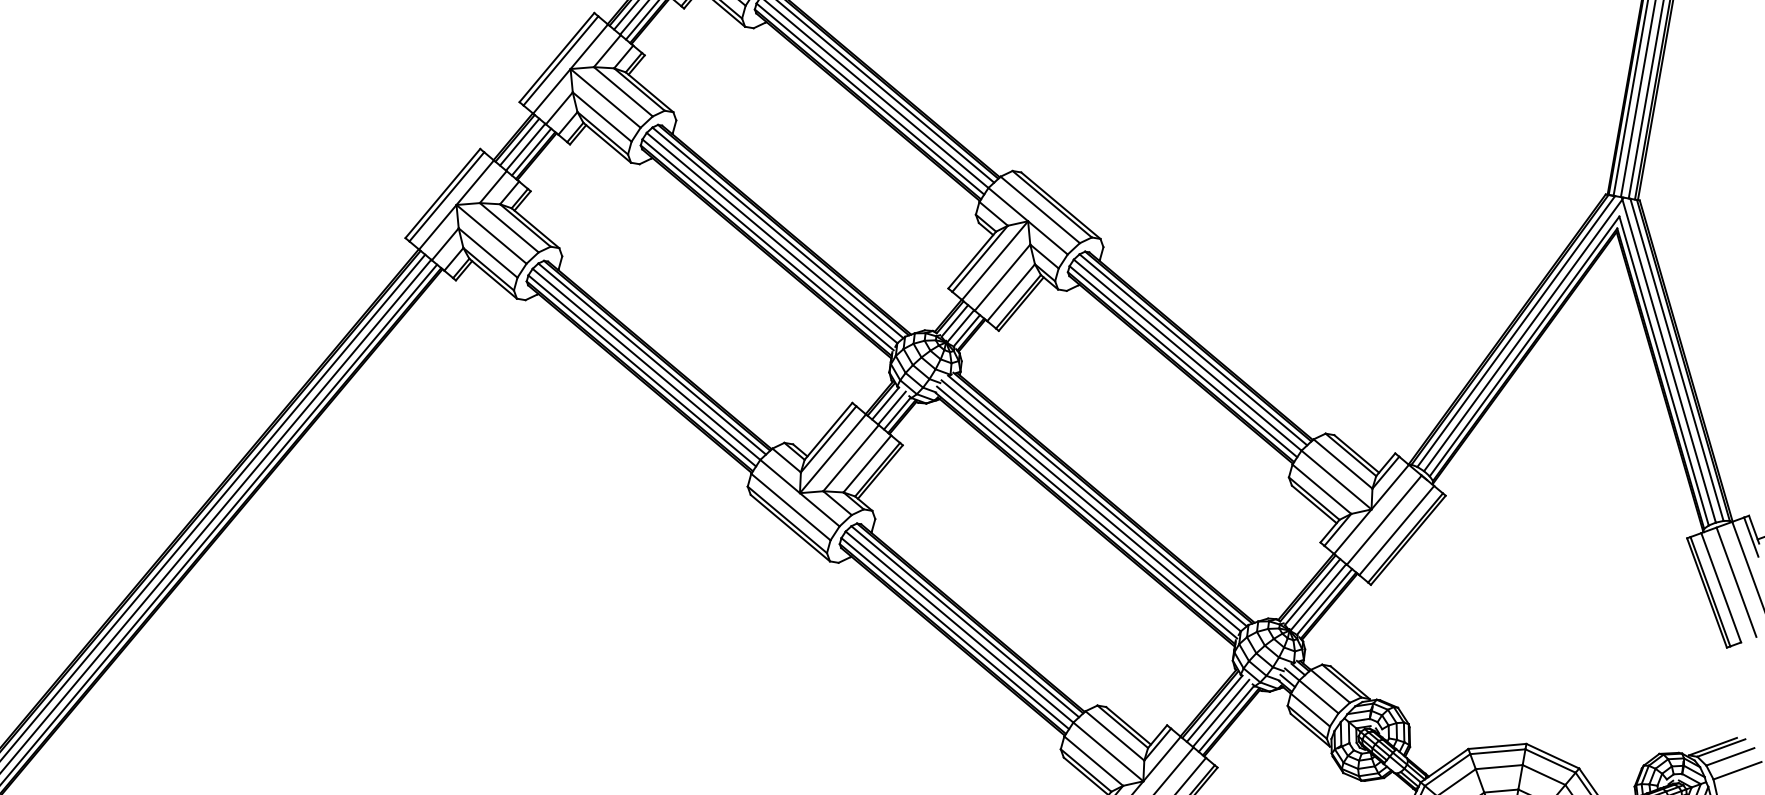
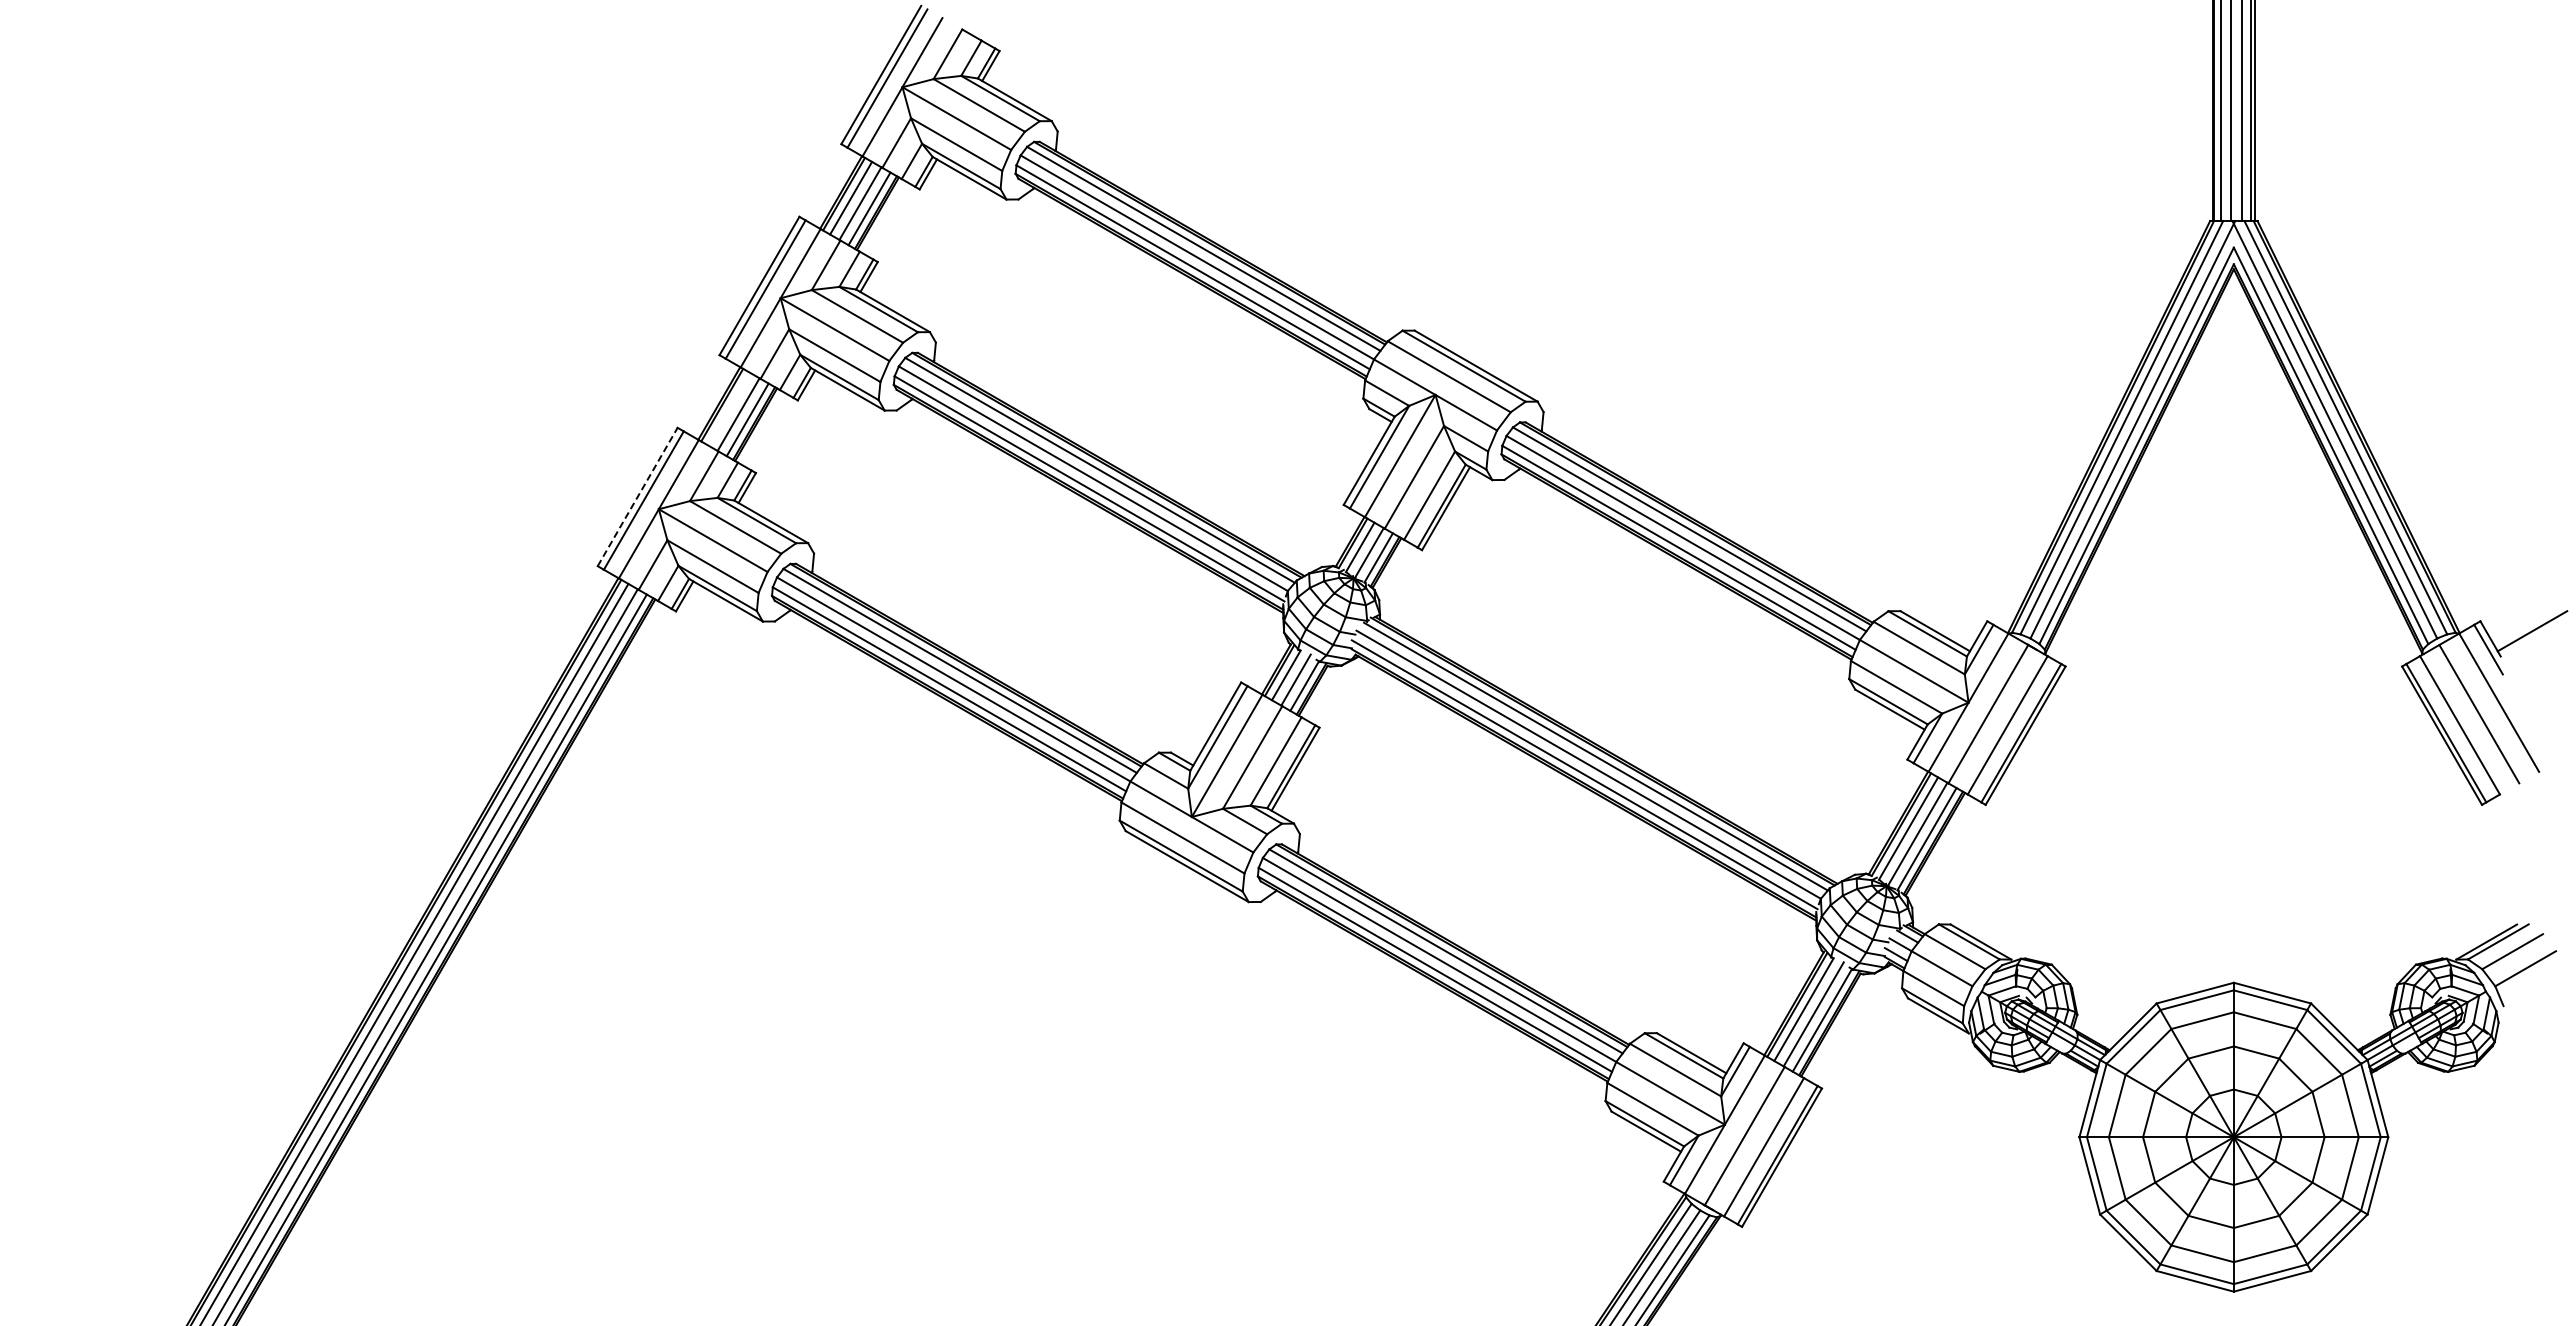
line: (519, 141) -> (729, 408), removed
line: (442, 193) -> (637, 497), solid -> dashed

